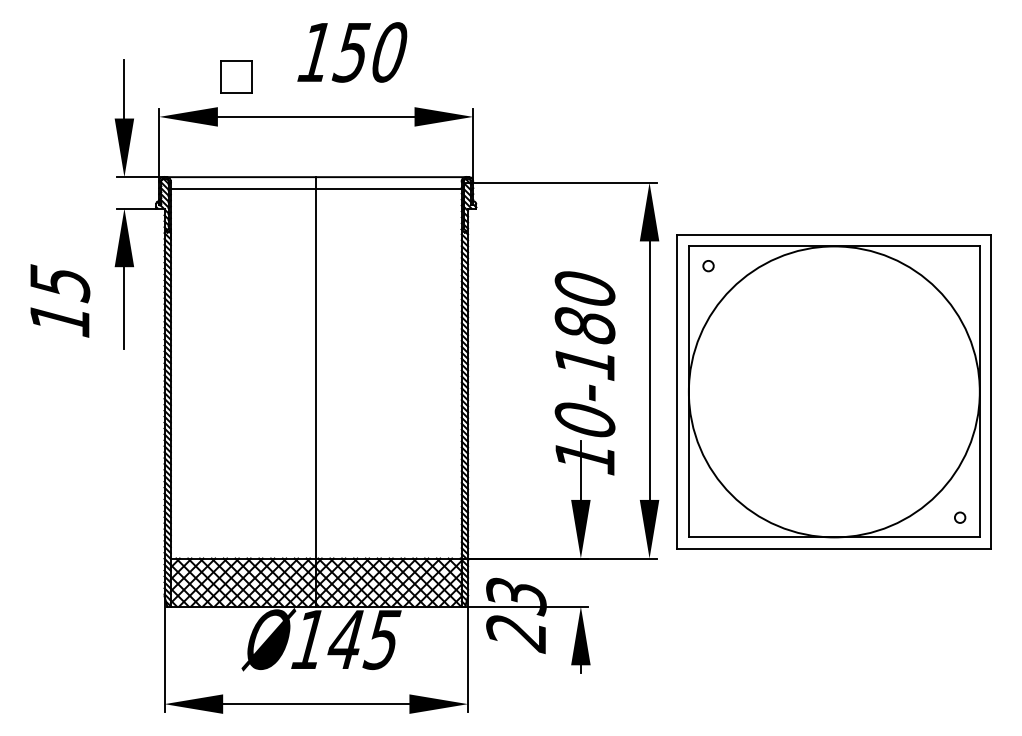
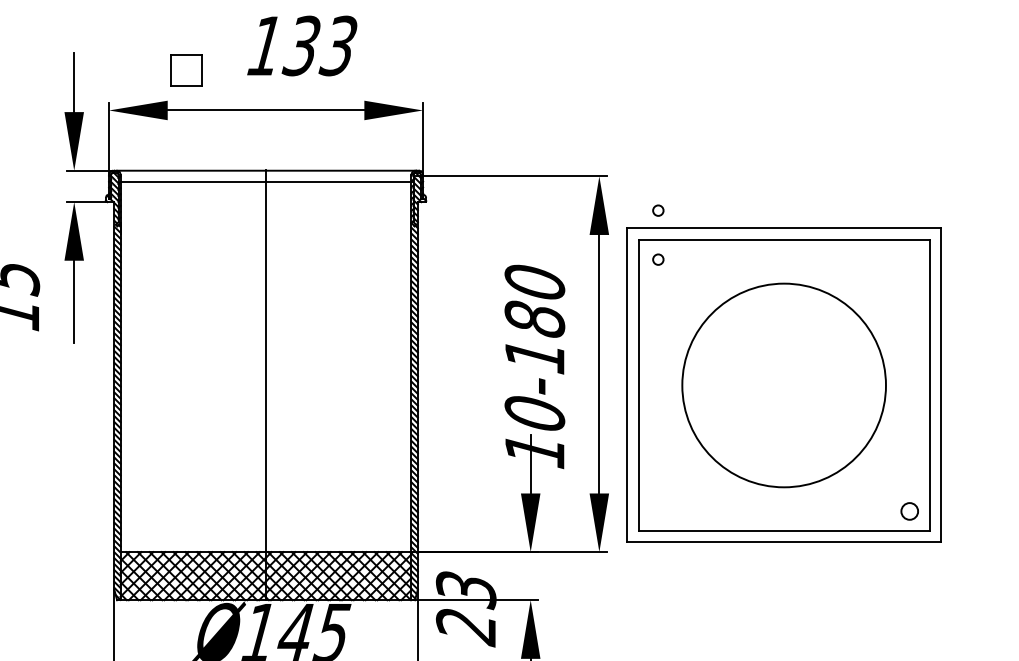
text: (369, 52) -> (319, 46), 150 -> 133
circle: (708, 217) -> (658, 211), added
circle: (833, 391) -> (783, 385), size x0.7
circle: (960, 517) -> (910, 511), size x1.6

